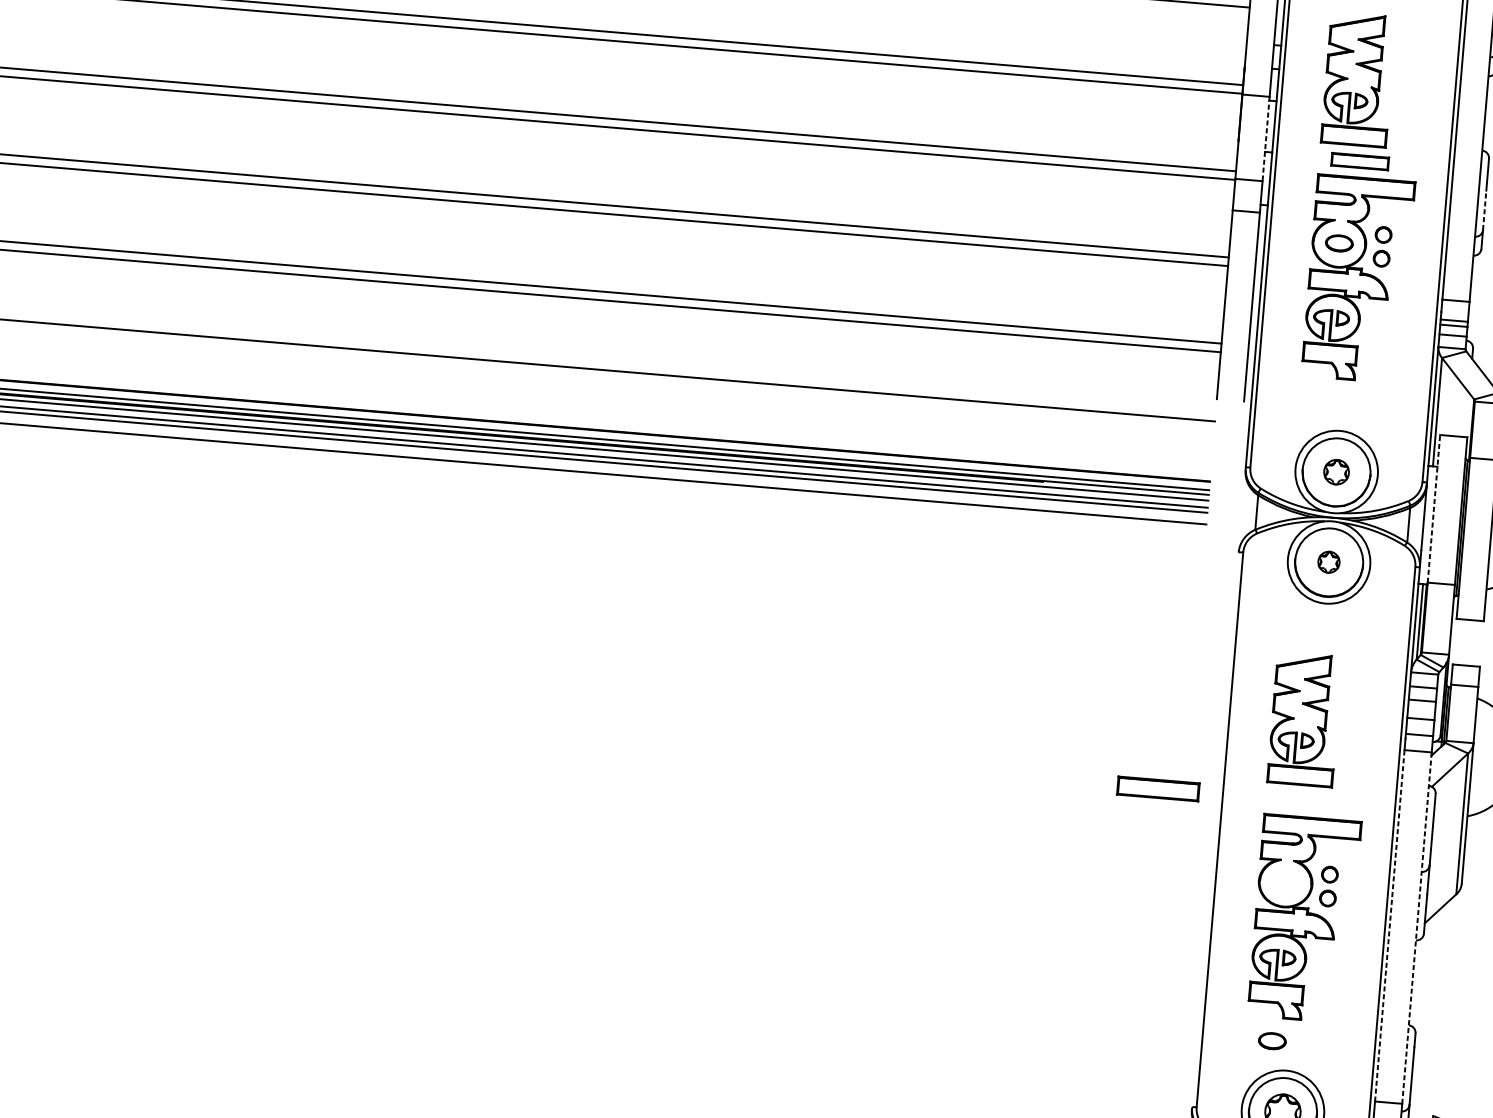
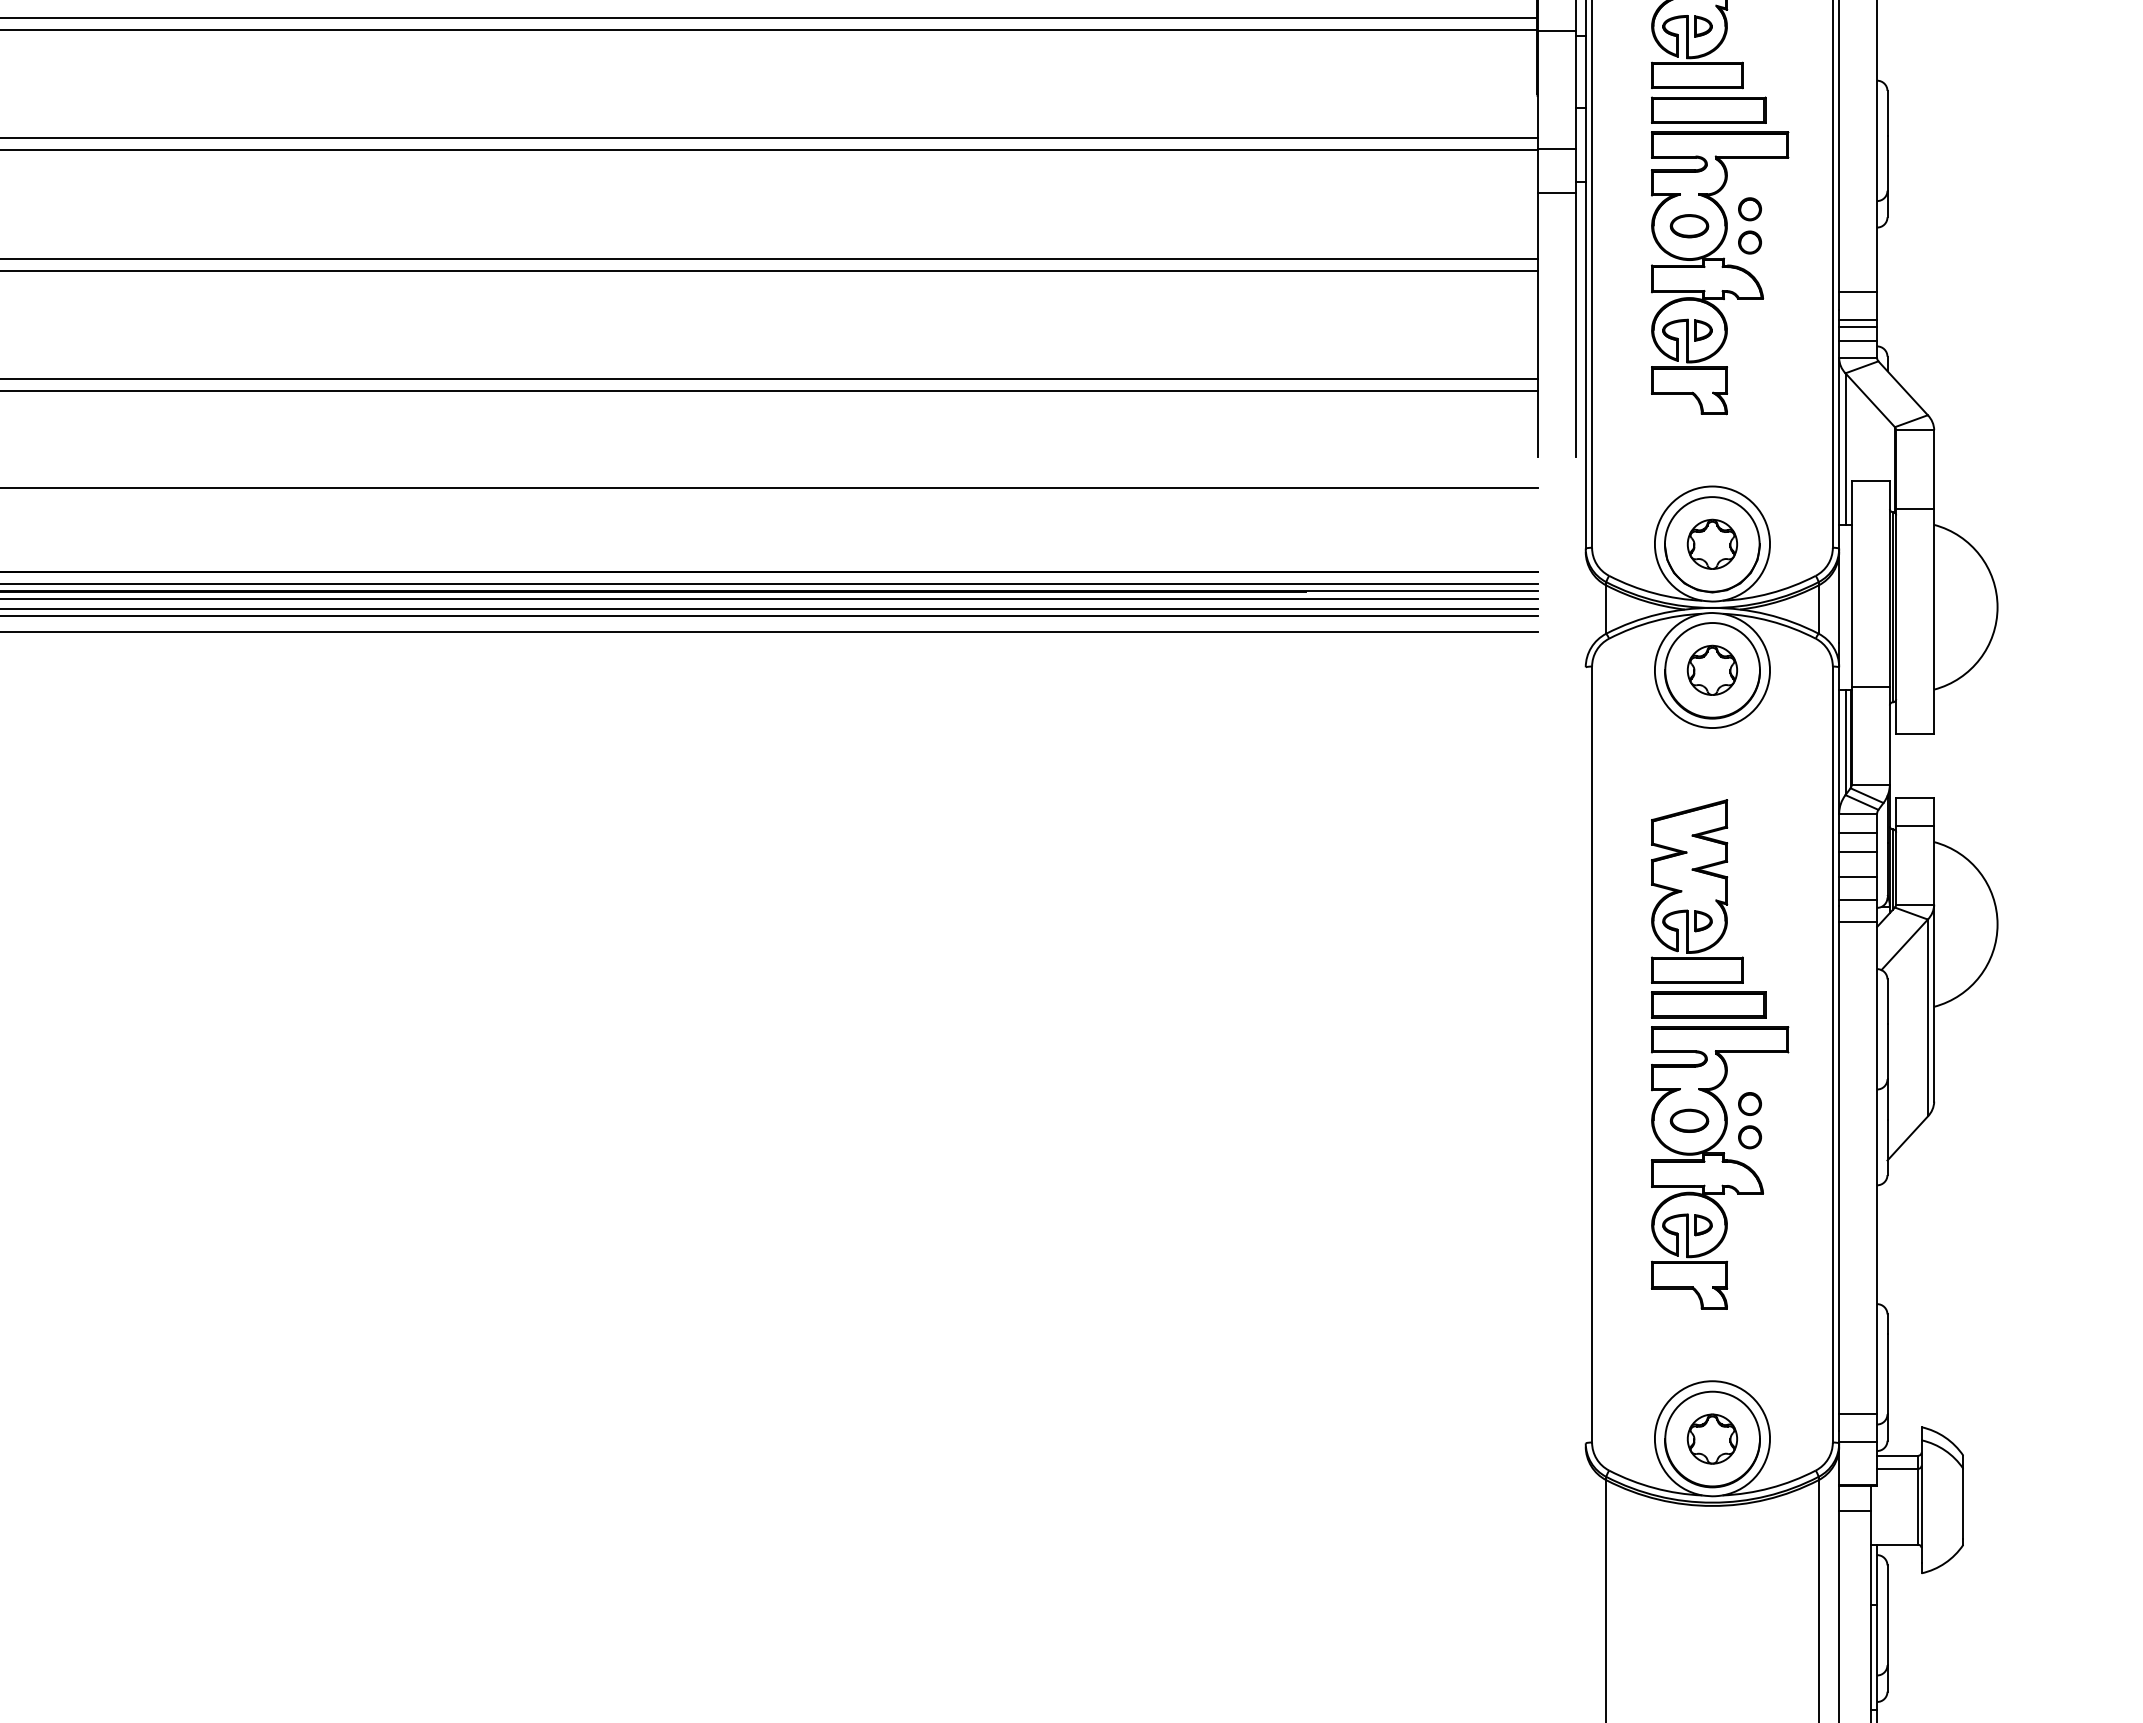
line: (1266, 138) -> (1575, 89), dashed -> solid
part: (1359, 161) -> (1708, 109), size x1.43
line: (1484, 210) -> (1887, 163), dashed -> solid
part: (1336, 471) -> (1711, 543), size x1.43
line: (1433, 508) -> (1851, 583), dashed -> solid
part: (1328, 561) -> (1711, 669), size x1.67
part: (1158, 788) -> (1708, 1004), moved
line: (1390, 926) -> (1839, 1168), dashed -> solid
line: (1417, 928) -> (1877, 1168), dashed -> solid
part: (1272, 1040) -> (1689, 1120), moved

